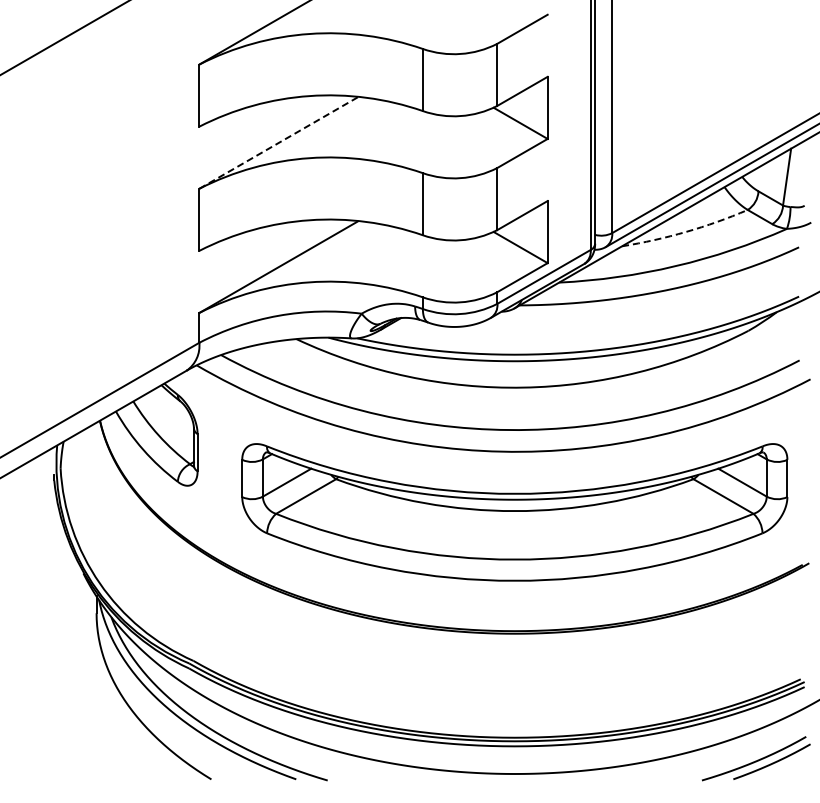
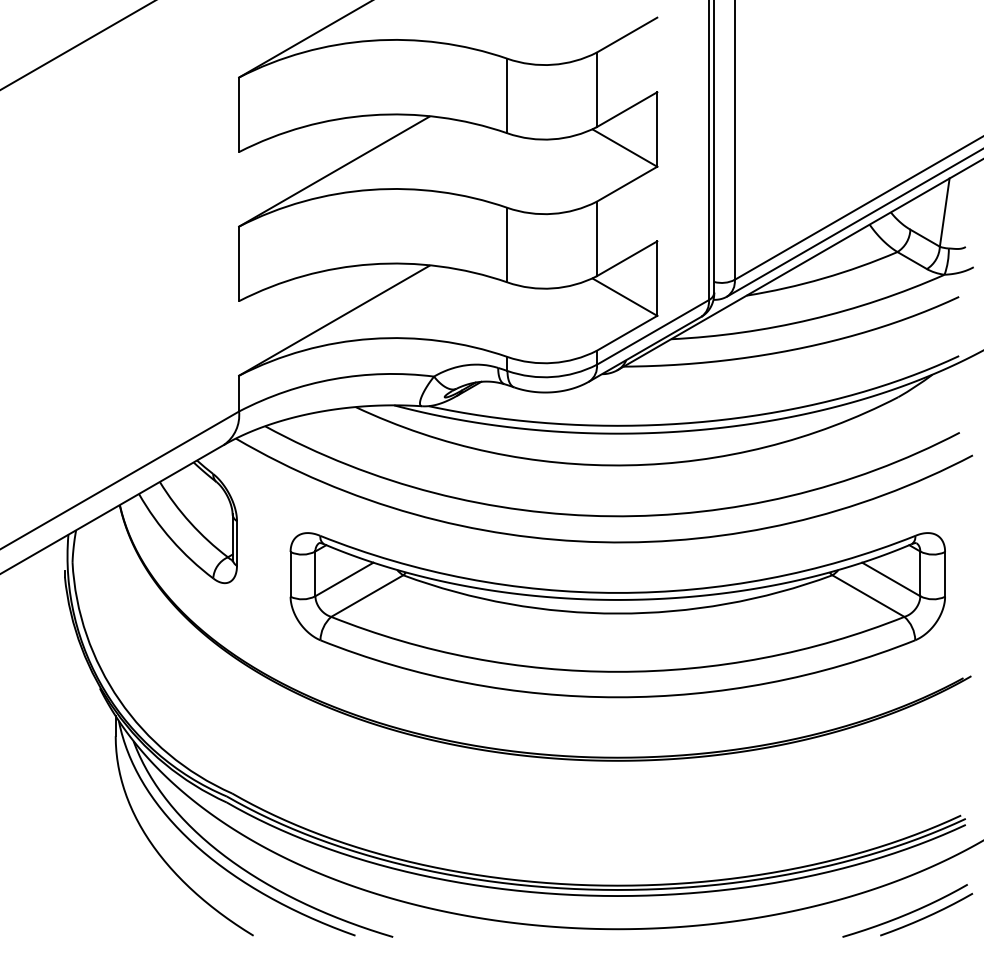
line: (278, 143) -> (334, 172), dashed -> solid
arc: (686, 231) -> (823, 277), dashed -> solid

